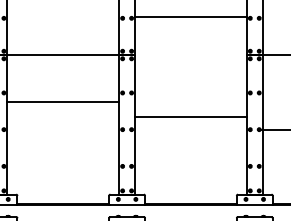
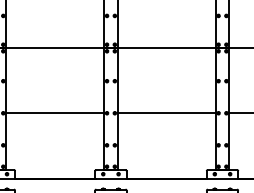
line: (190, 16) -> (166, 47), moved
line: (63, 102) -> (55, 113), moved
line: (190, 117) -> (166, 113), moved

